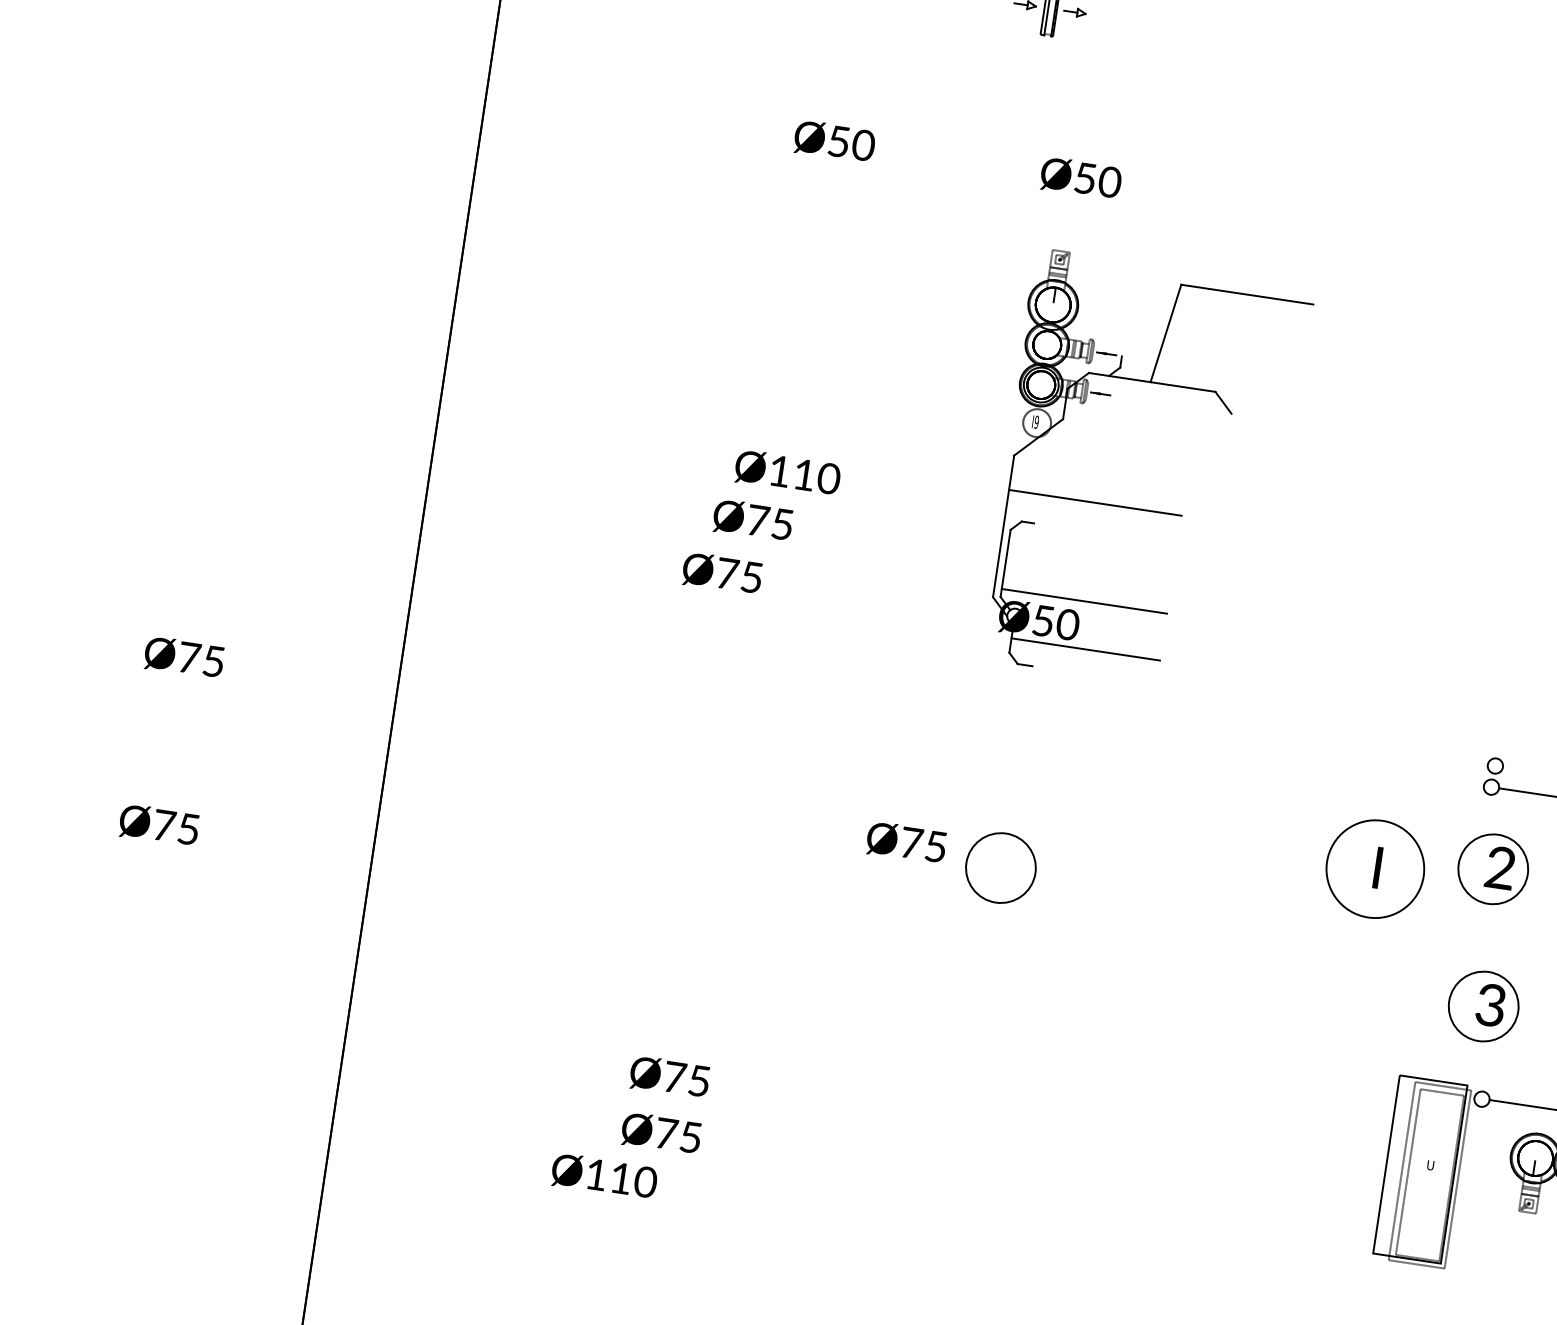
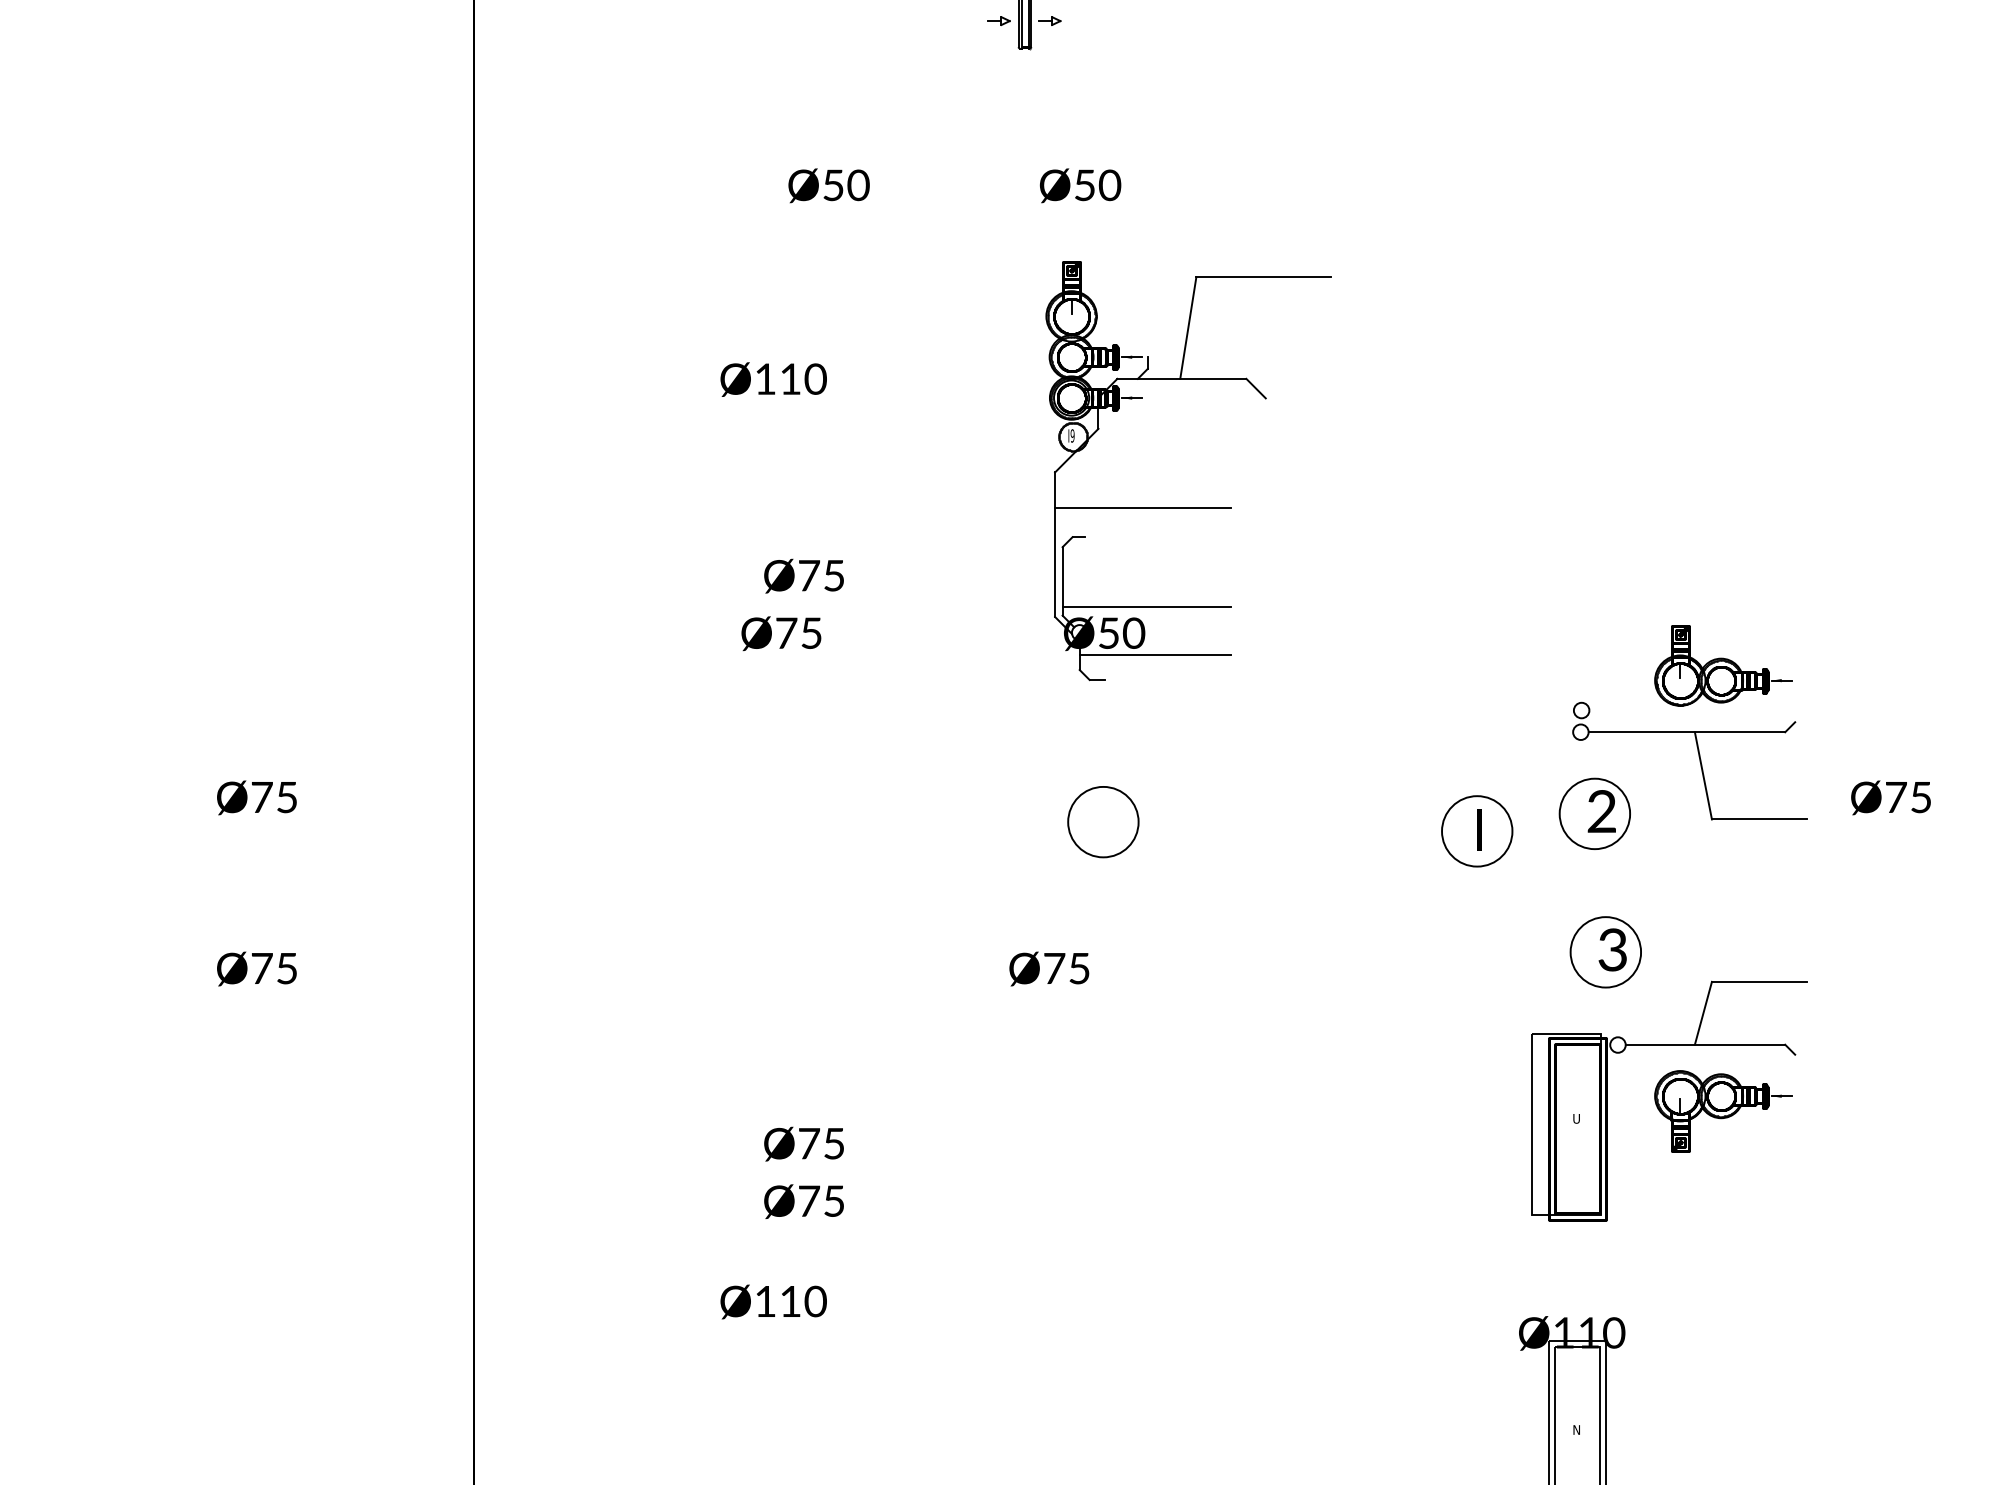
text: (787, 472) -> (773, 379), moved
text: (906, 842) -> (1049, 968), moved
circle: (1000, 868) -> (1103, 822), moved
circle: (1375, 869) -> (1477, 831), size x0.71
text: (604, 1175) -> (773, 1301), moved

